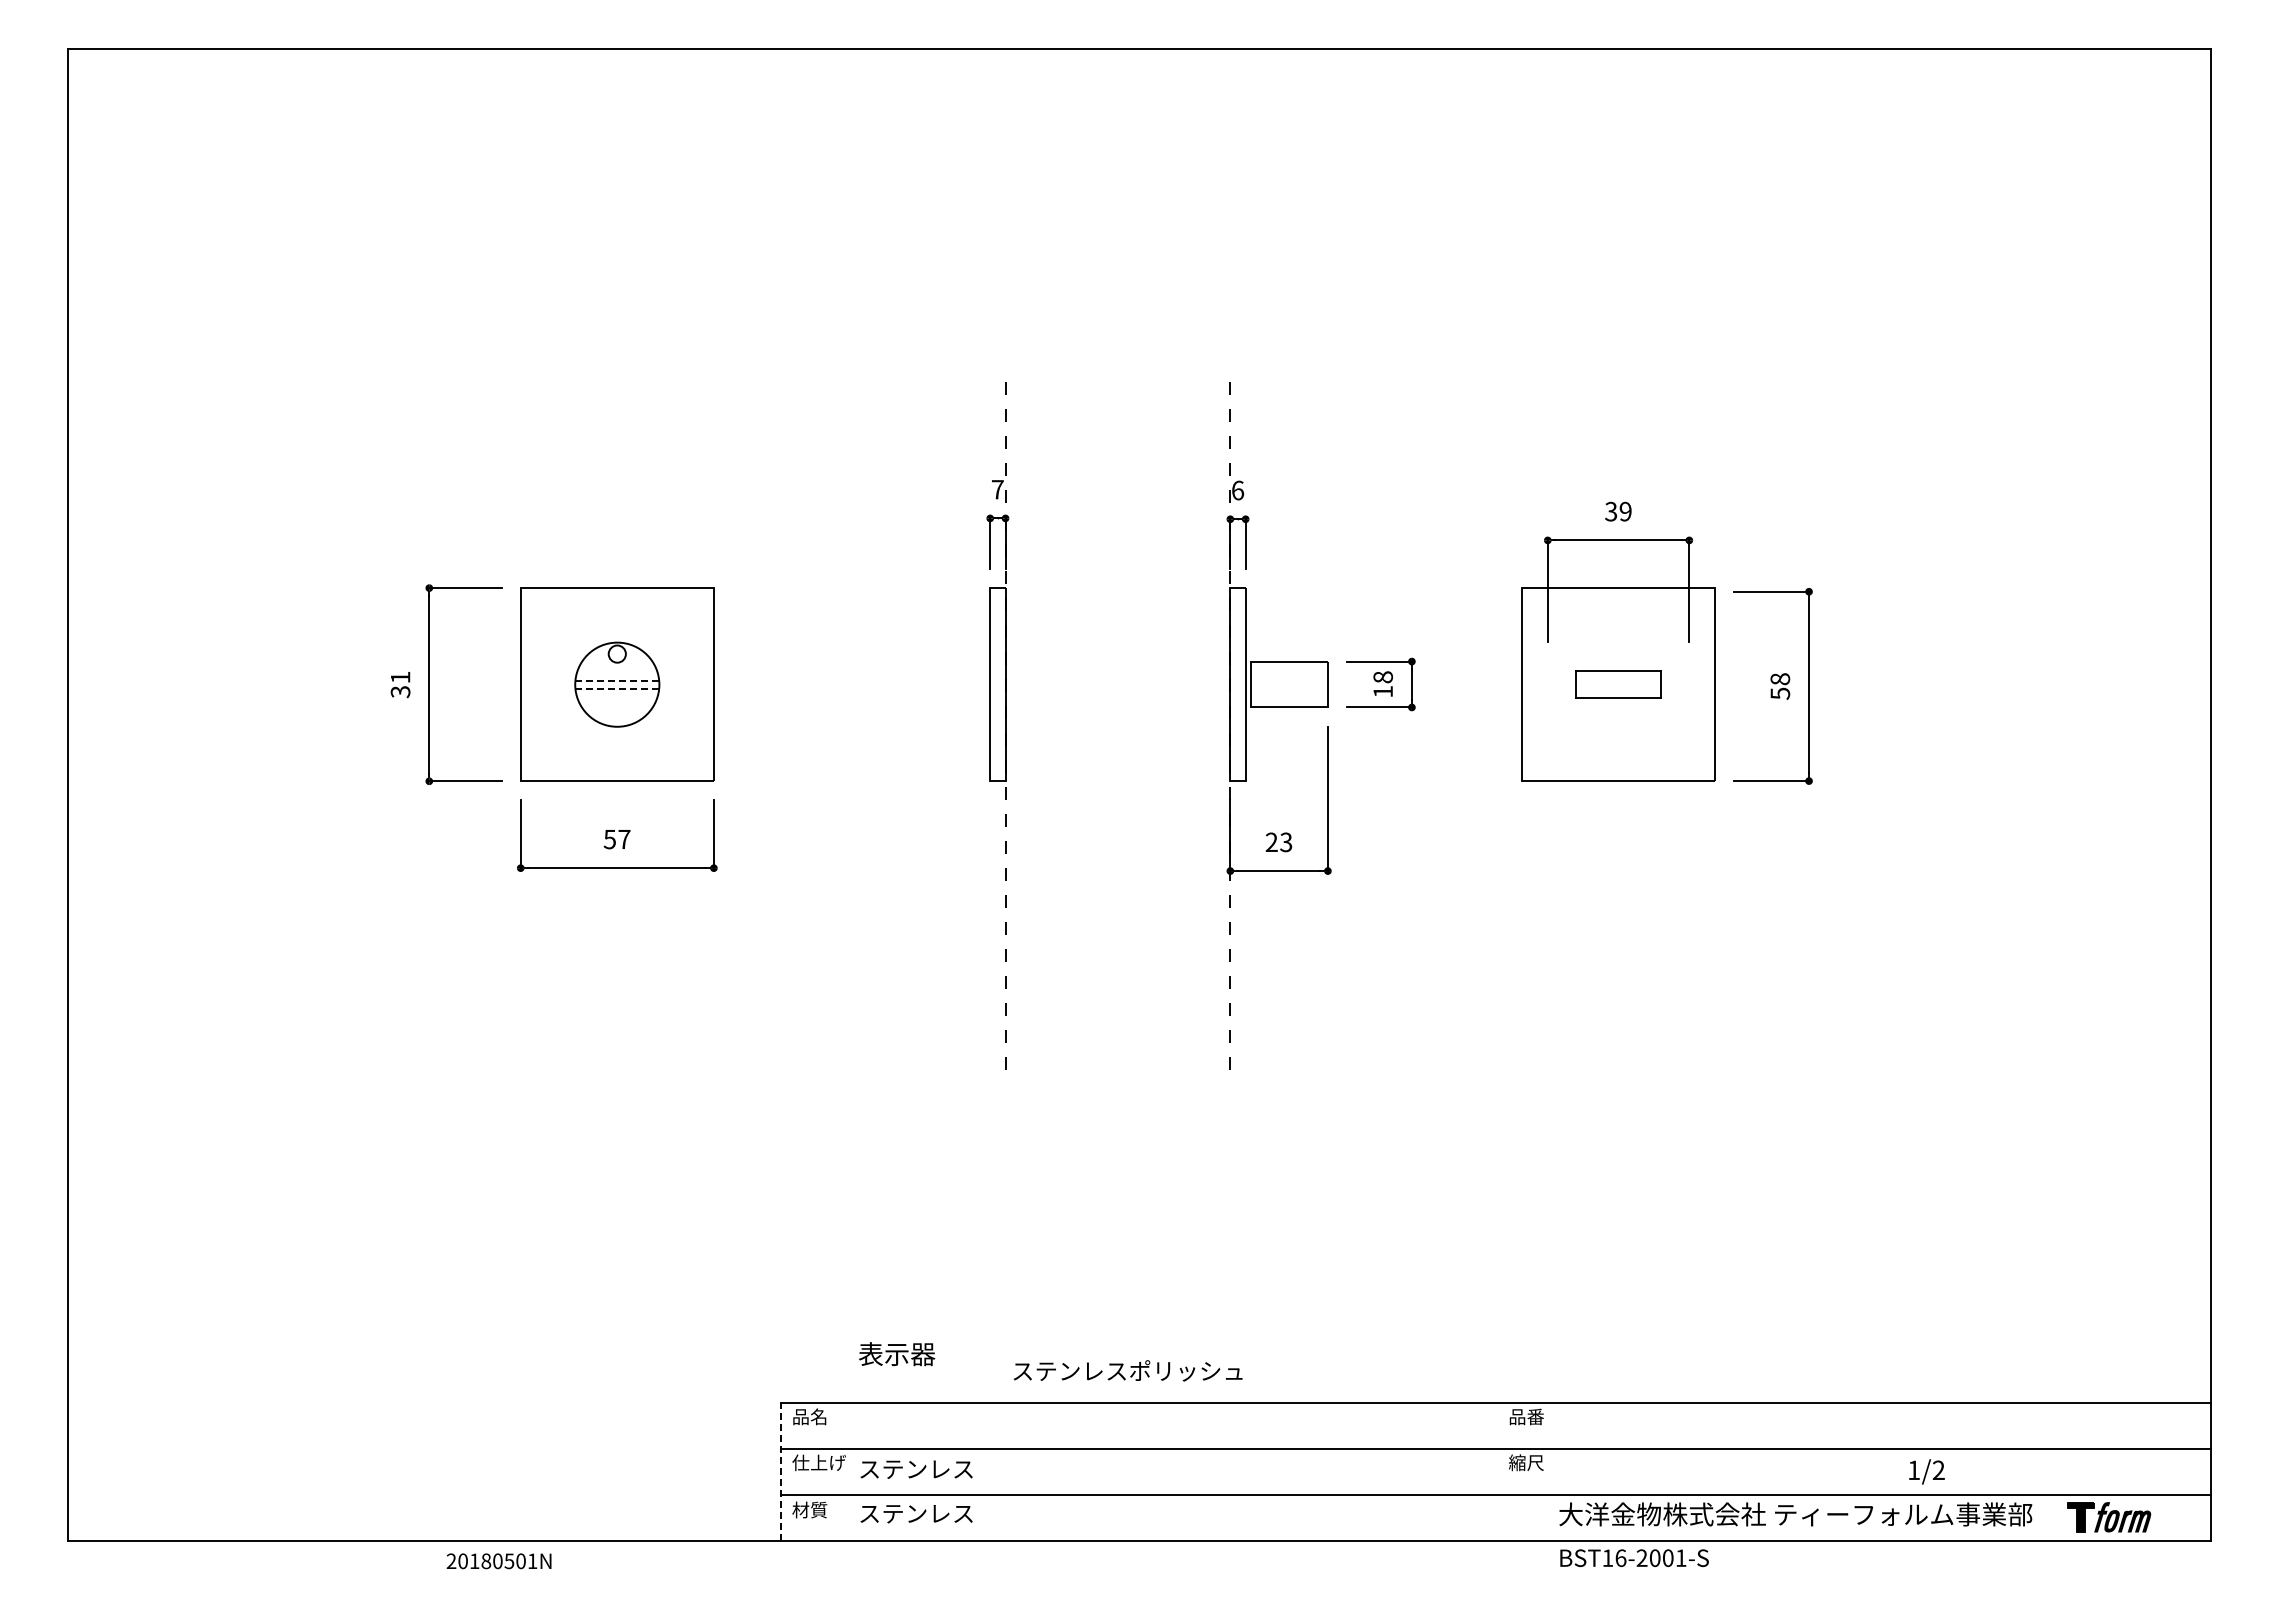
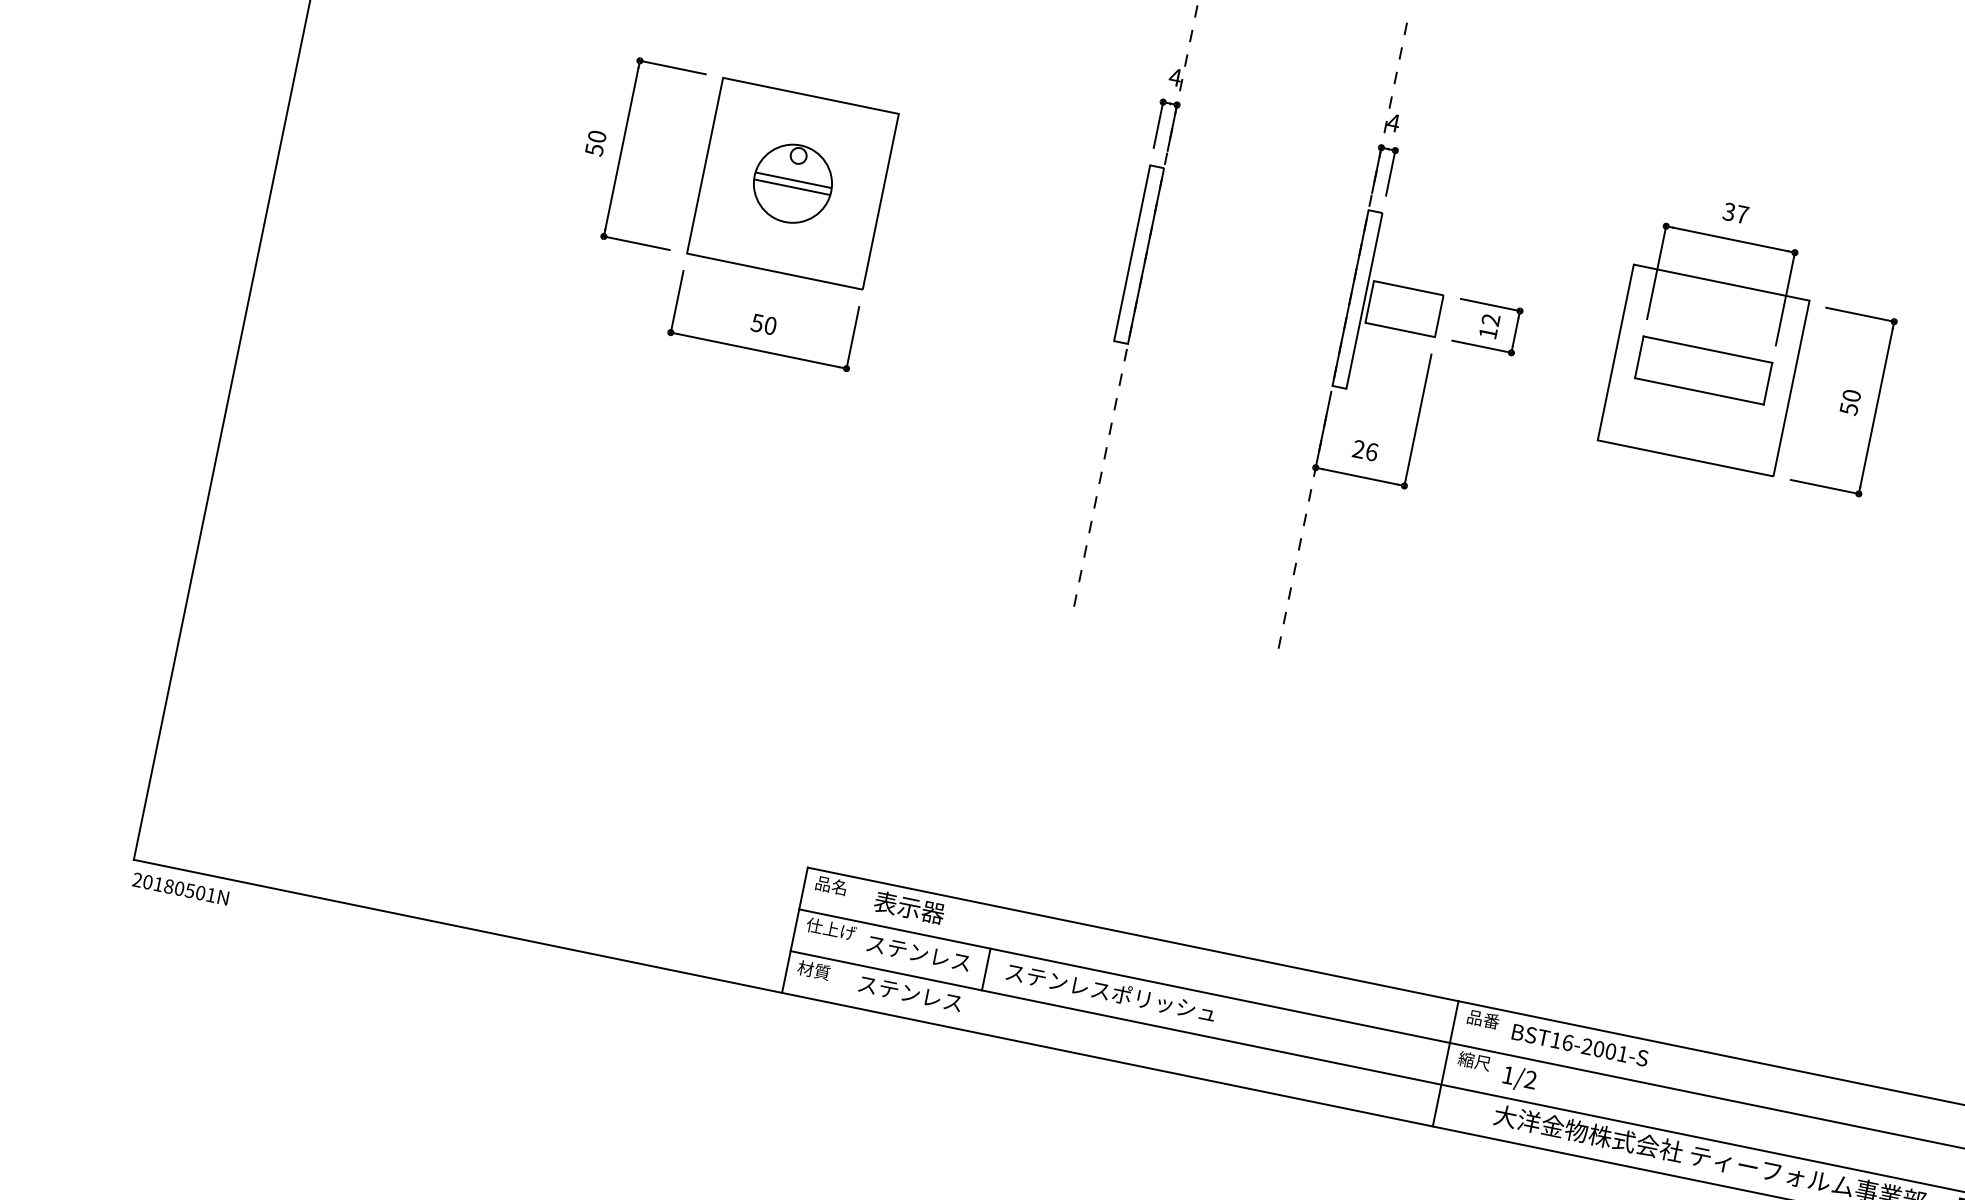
text: (997, 489) -> (1175, 77), 7 -> 4
text: (1237, 490) -> (1393, 122), 6 -> 4
text: (1625, 511) -> (1742, 214), 39 -> 37
text: (1383, 677) -> (1491, 320), 18 -> 12
text: (1780, 679) -> (1851, 396), 58 -> 50
line: (617, 680) -> (793, 179), dashed -> solid
text: (400, 684) -> (595, 143), 31 -> 50
part: (1618, 684) -> (1703, 370), size x1.67
line: (617, 688) -> (792, 187), dashed -> solid
text: (624, 839) -> (770, 325), 57 -> 50
text: (1286, 842) -> (1372, 452), 23 -> 26
text: (897, 1354) -> (909, 908), moved
text: (1127, 1370) -> (1110, 991), moved
line: (781, 1471) -> (795, 930), dashed -> solid
line: (991, 1471) -> (986, 969), added
line: (1496, 1471) -> (1445, 1063), added
text: (1926, 1471) -> (1519, 1078), moved
text: (1634, 1557) -> (1580, 1044), moved
text: (498, 1561) -> (180, 889), moved

